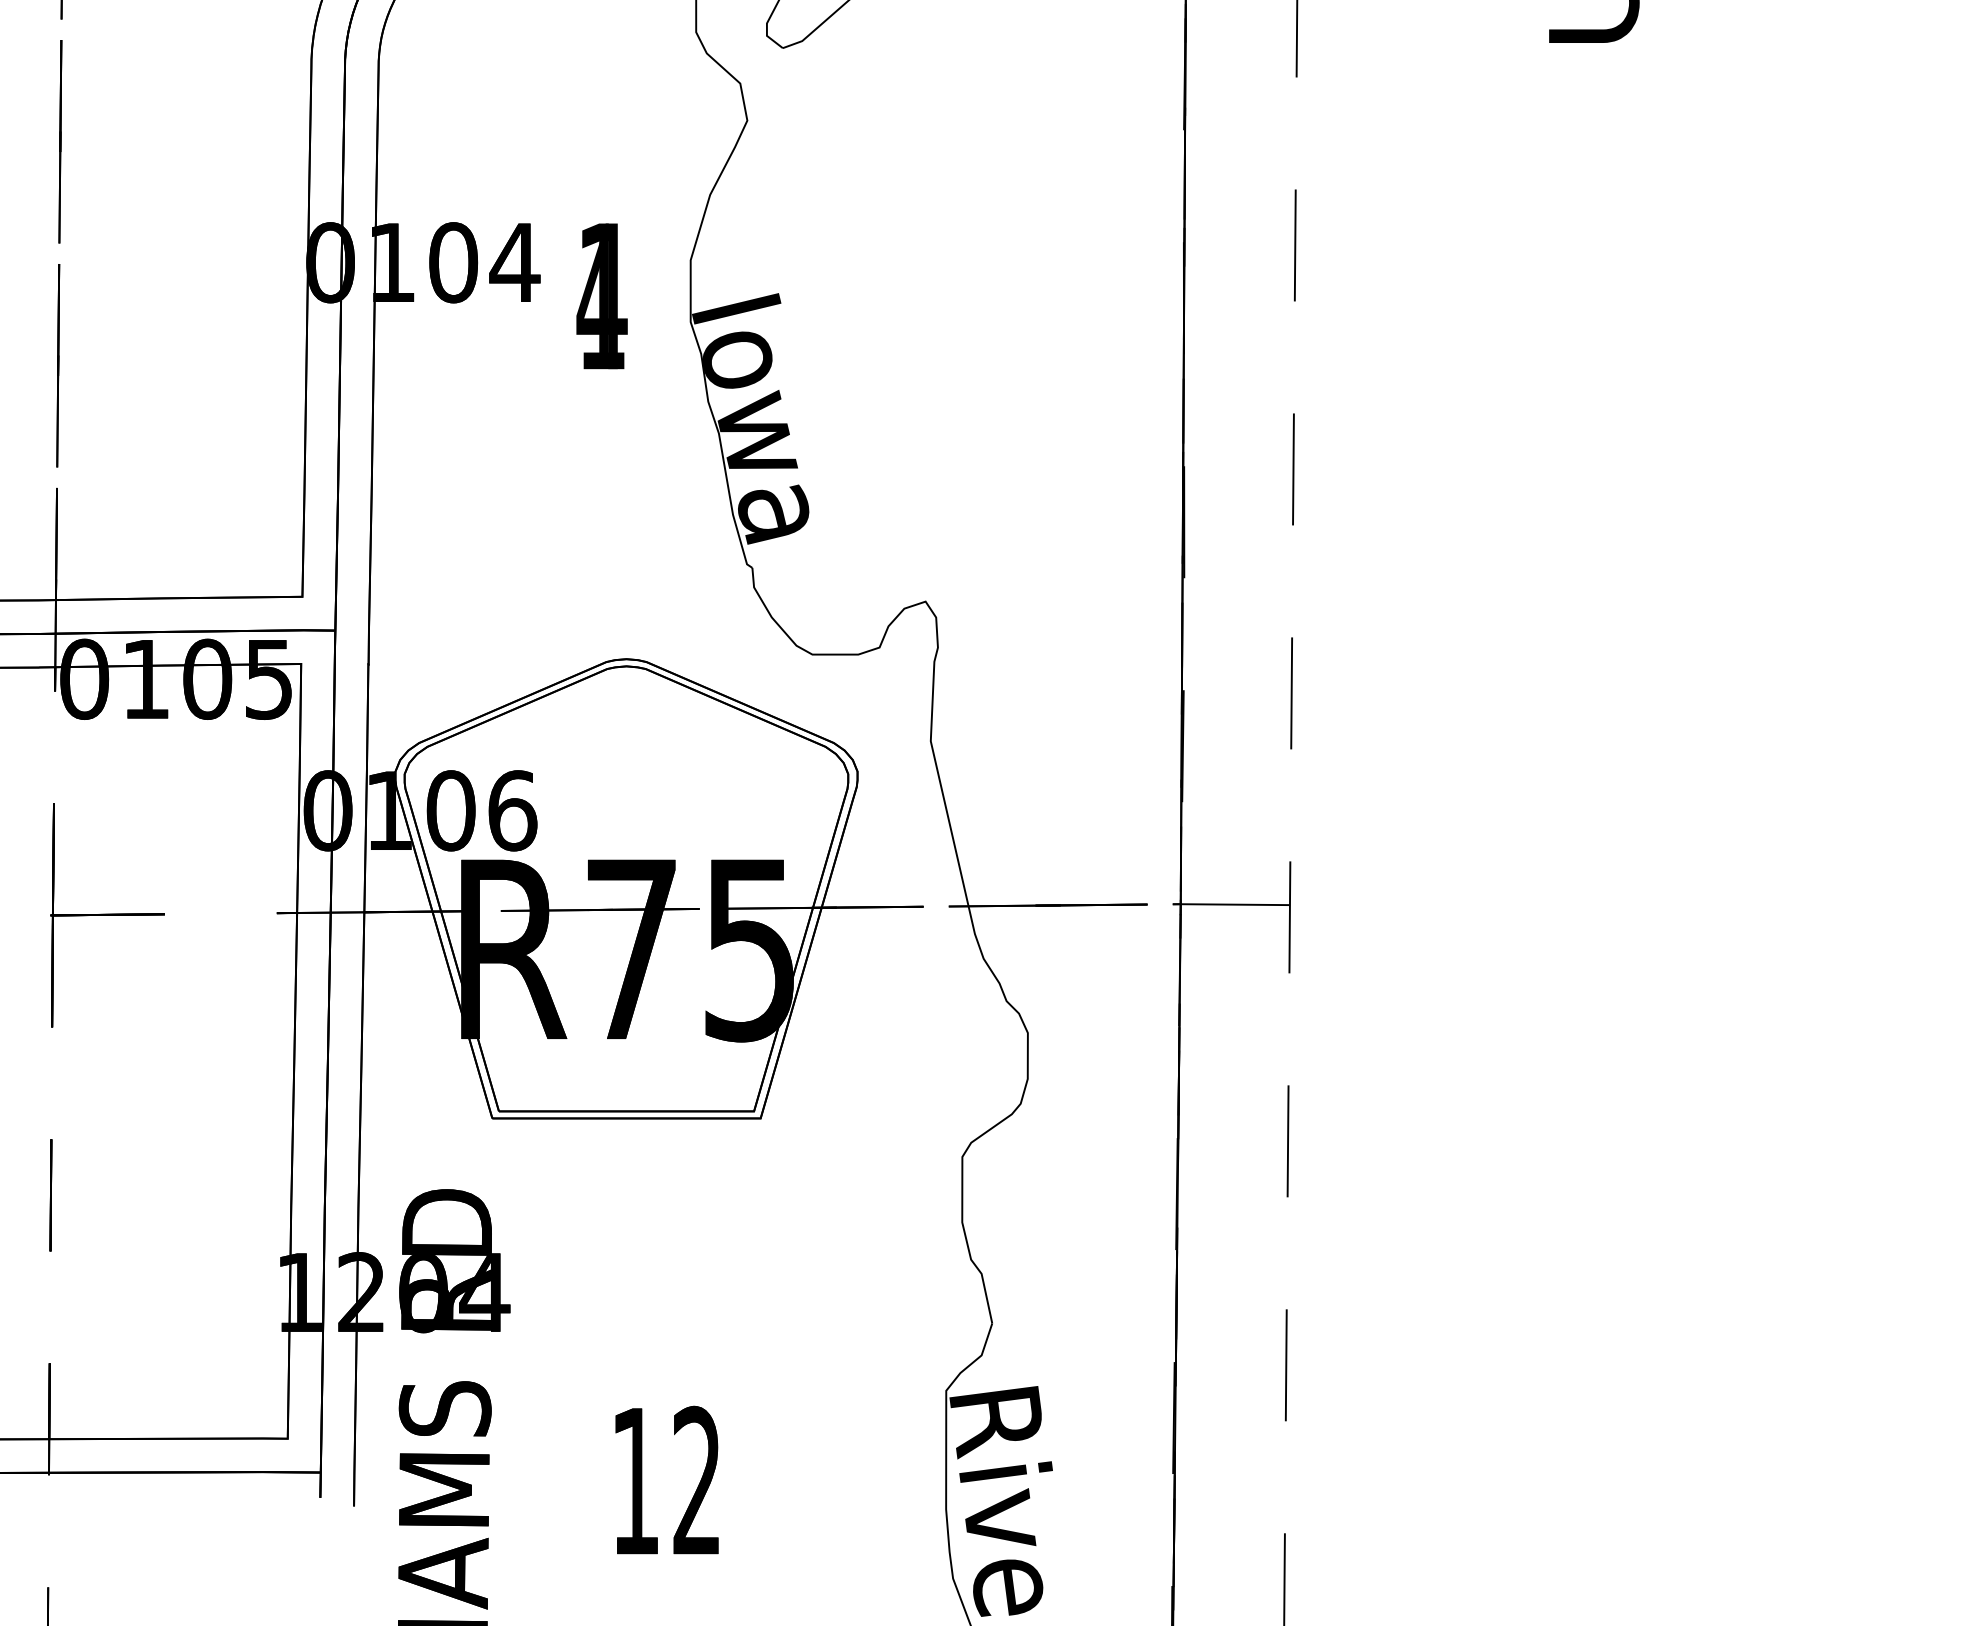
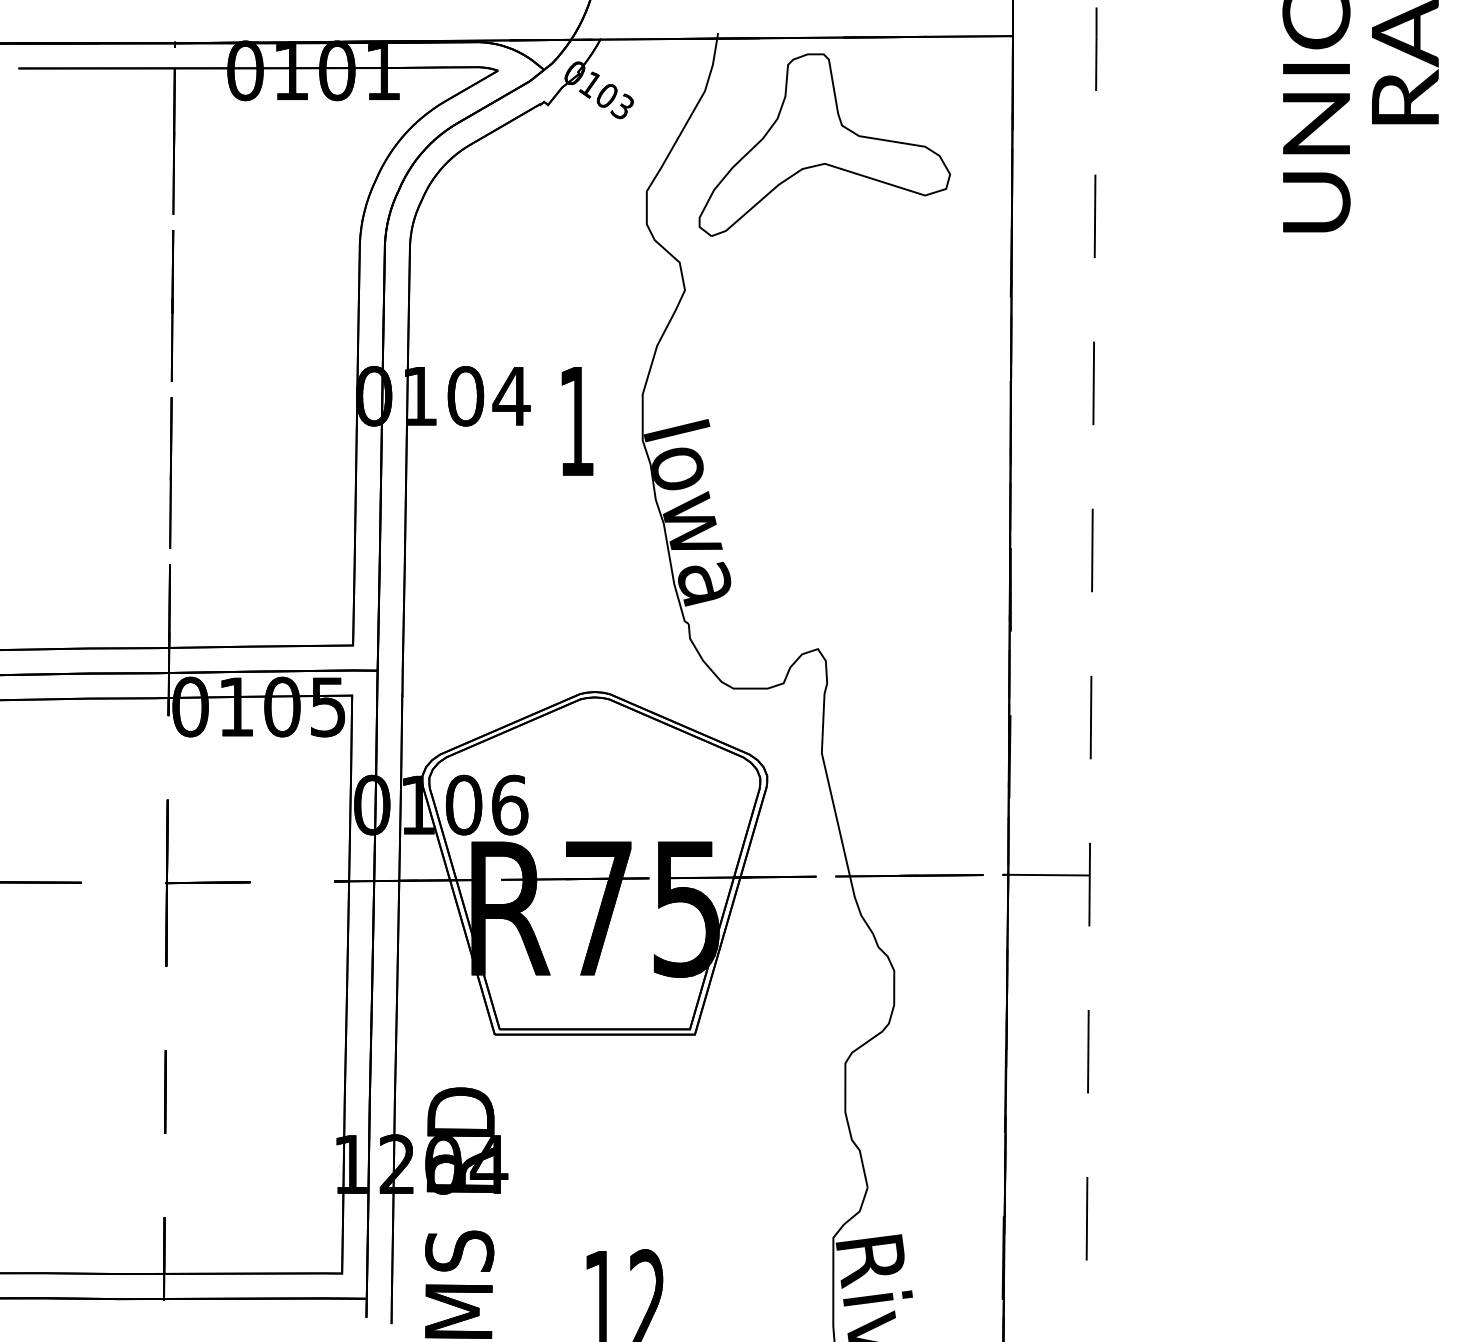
text: (601, 296) -> (576, 421), 4 -> 1

